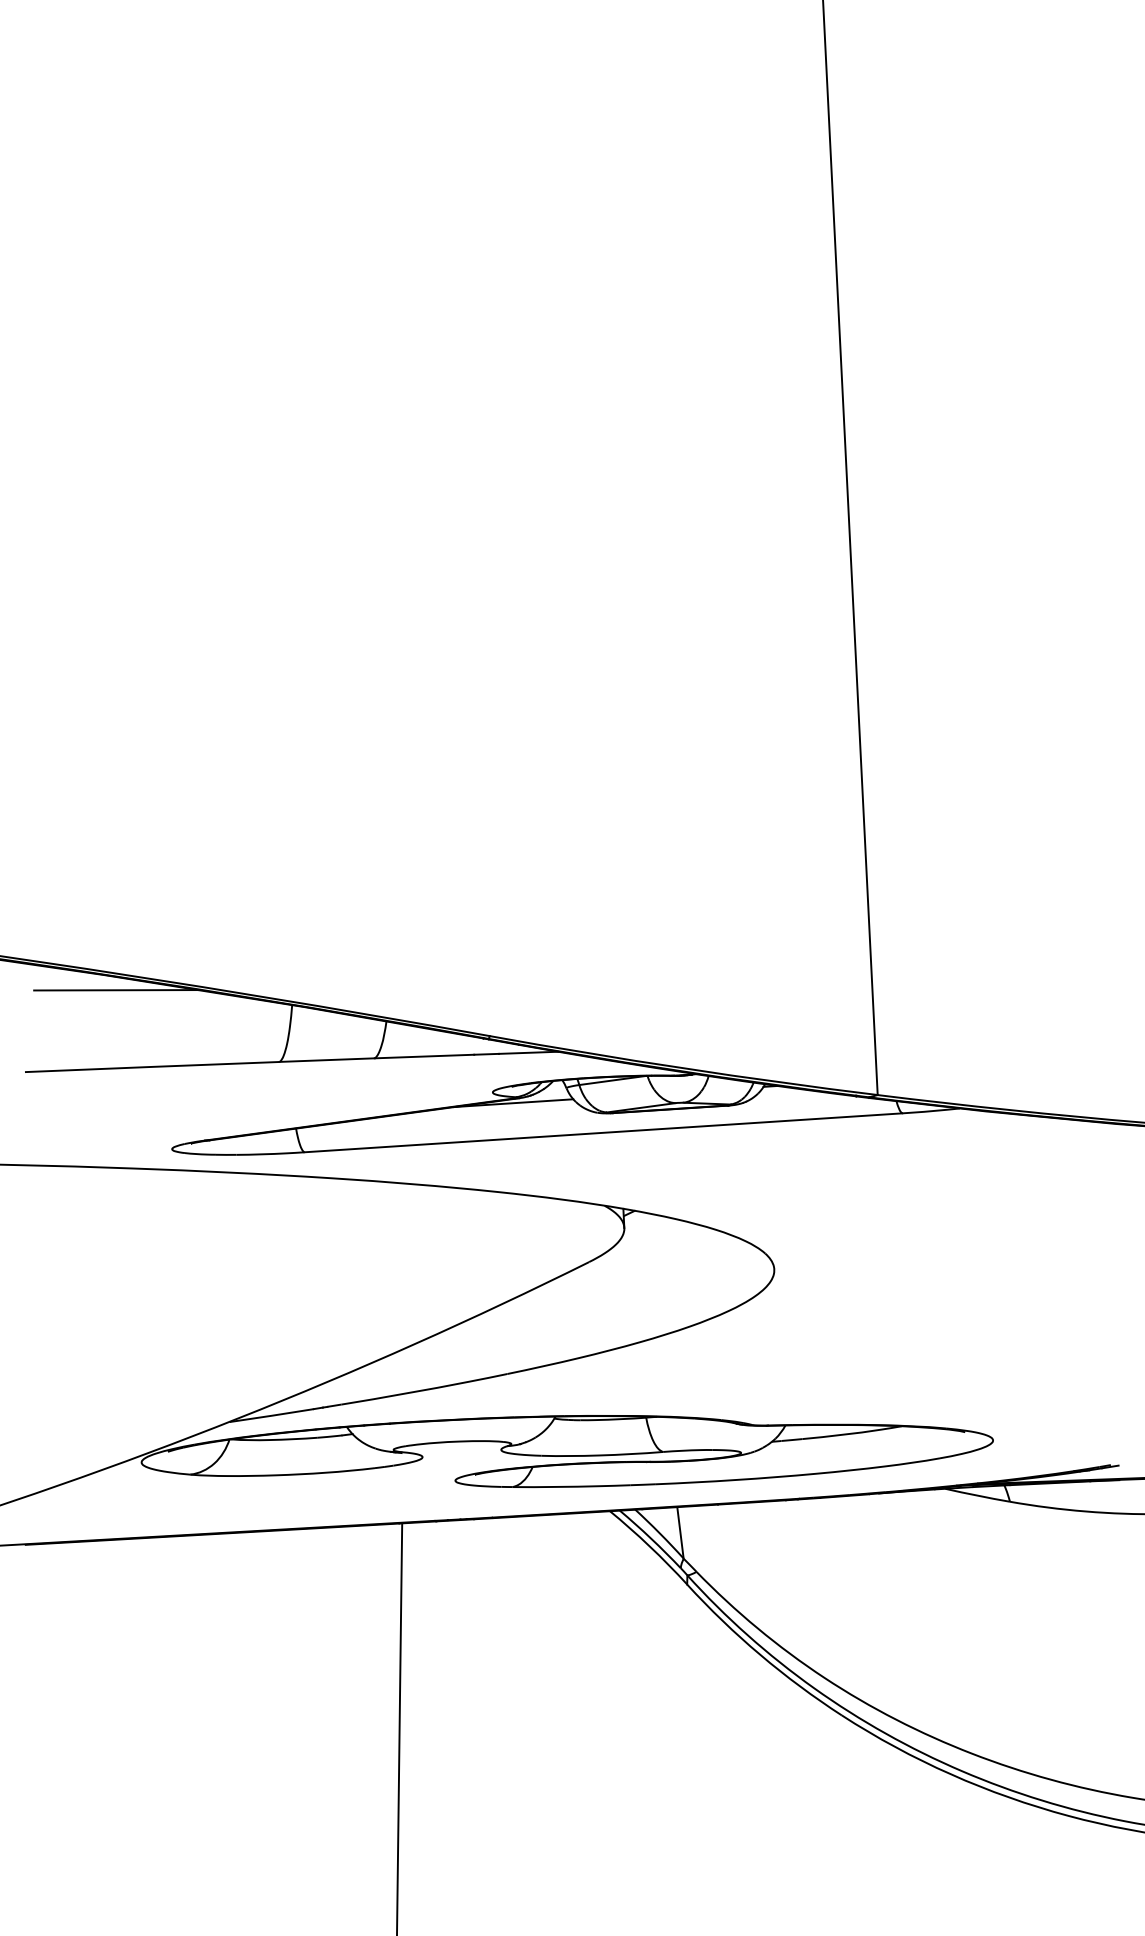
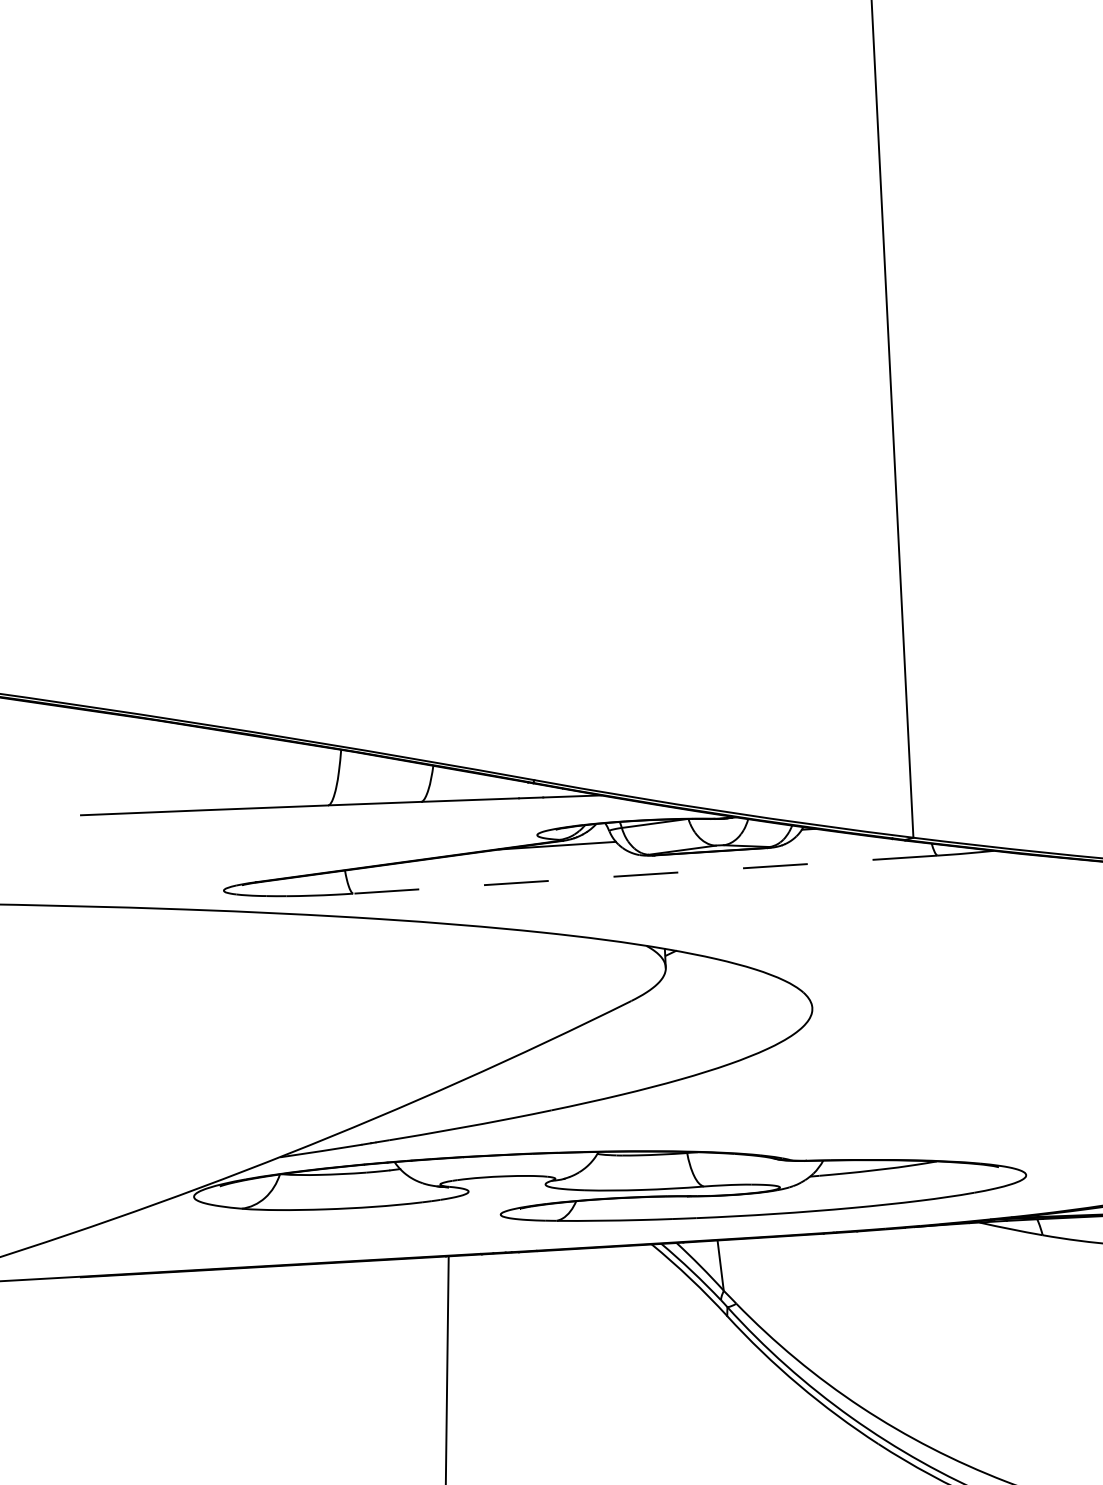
line: (115, 990) -> (168, 735), removed
line: (602, 1132) -> (644, 874), solid -> dashed

